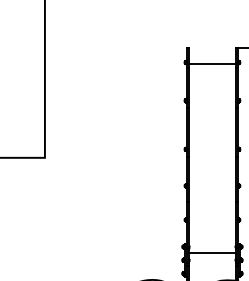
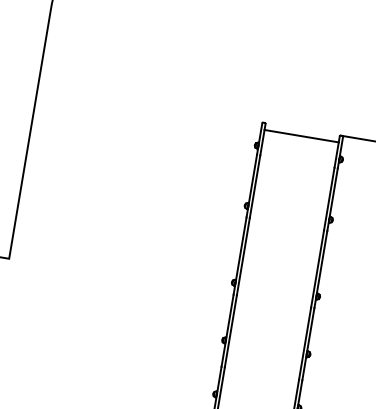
line: (211, 64) -> (300, 136), moved

